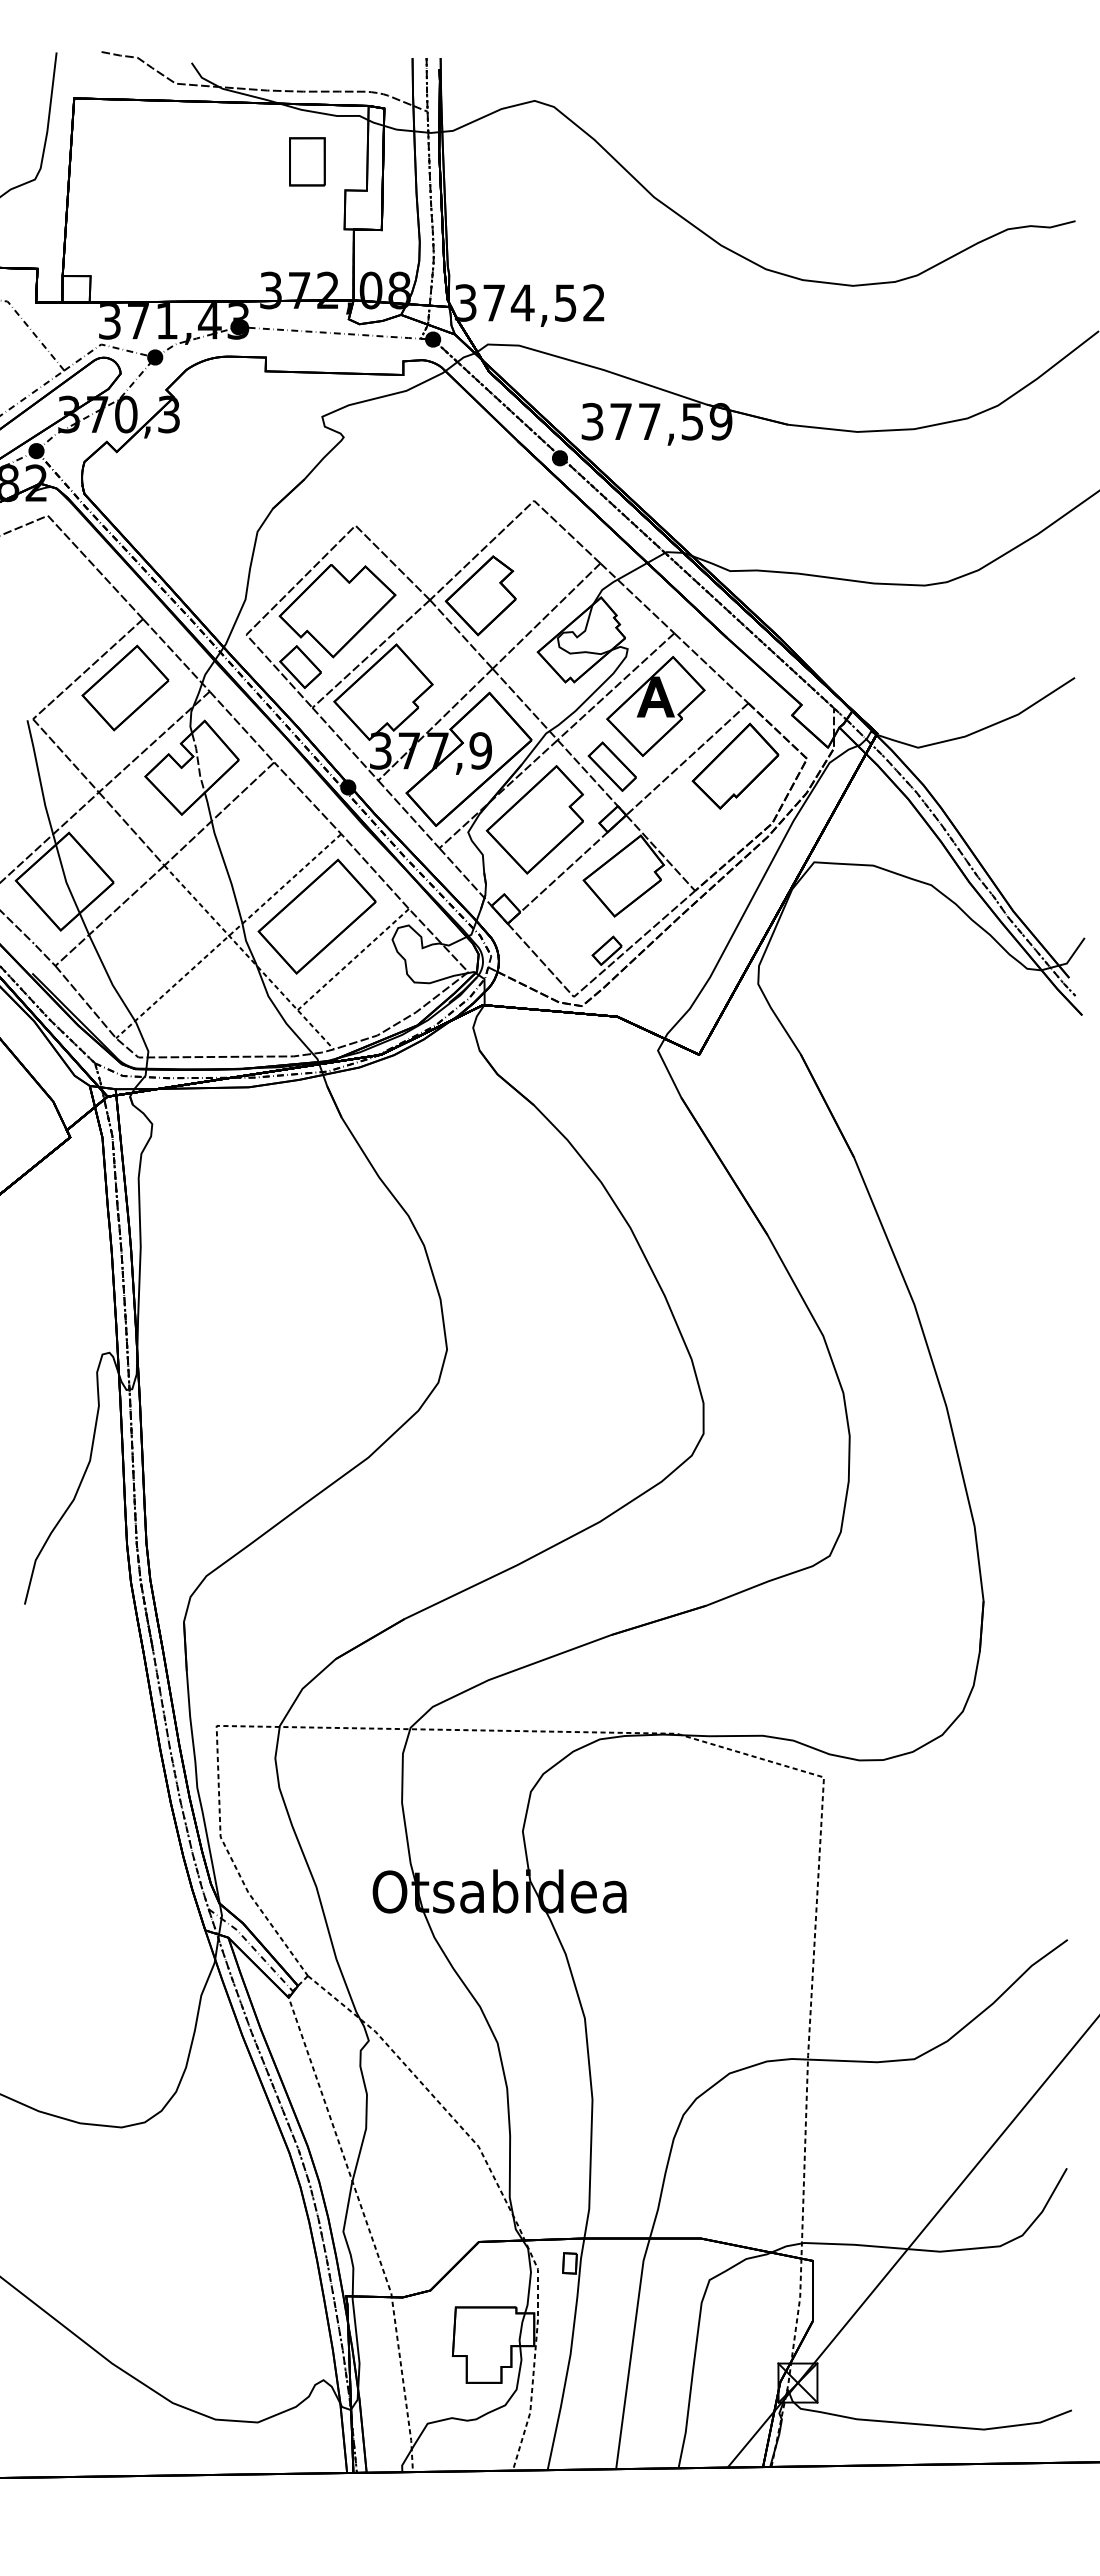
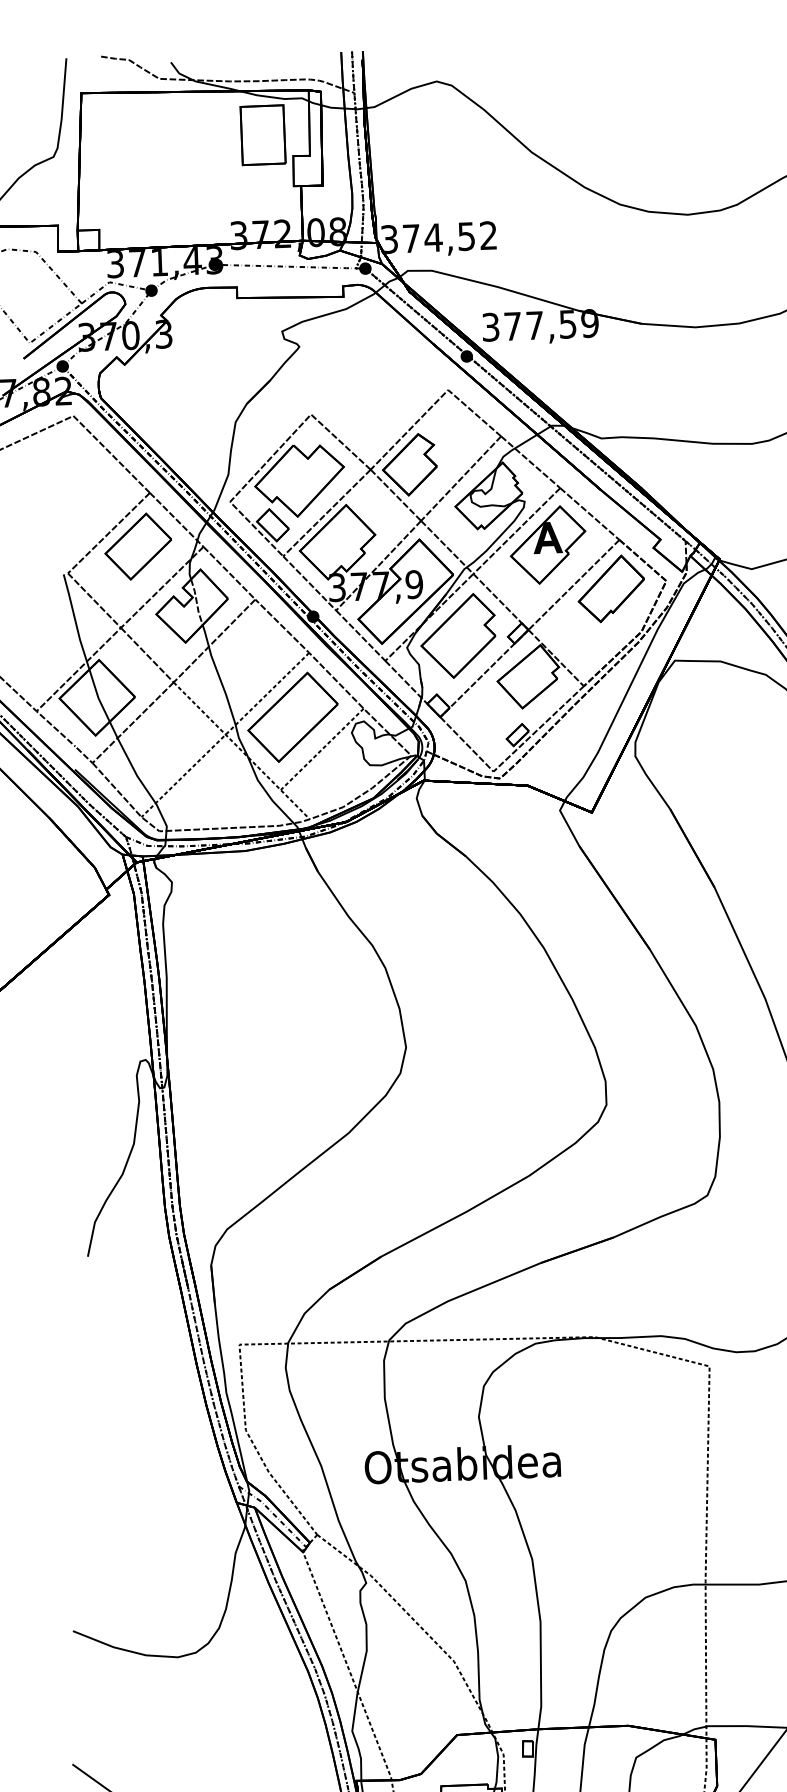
part: (307, 161) -> (263, 134), size x1.6
part: (611, 766) -> (515, 592), removed

